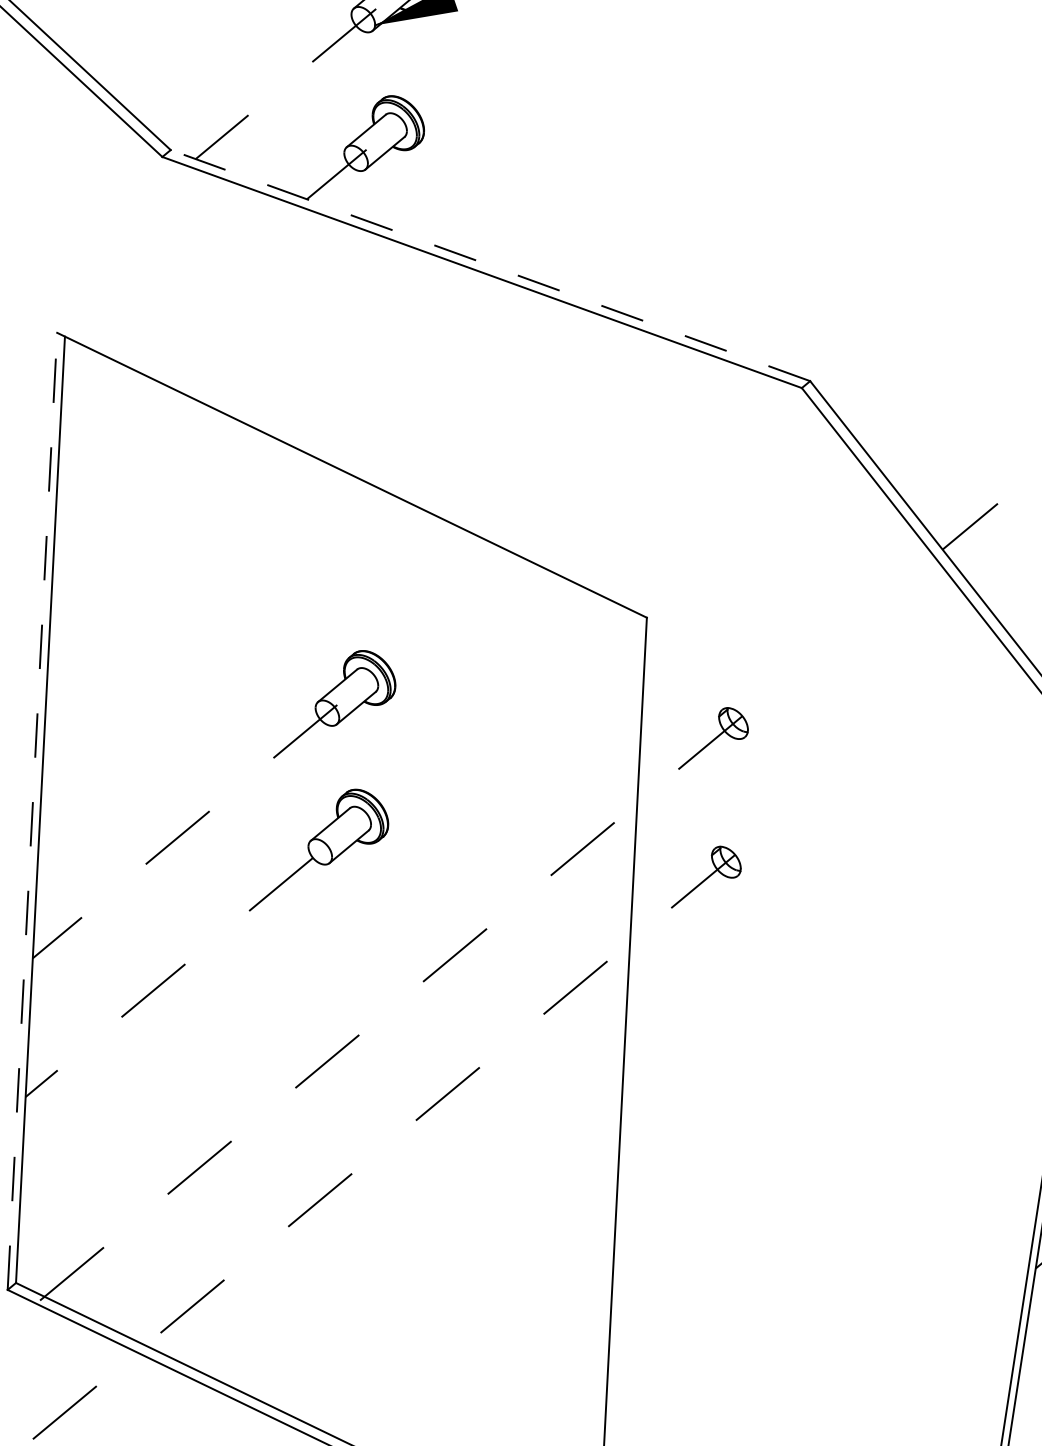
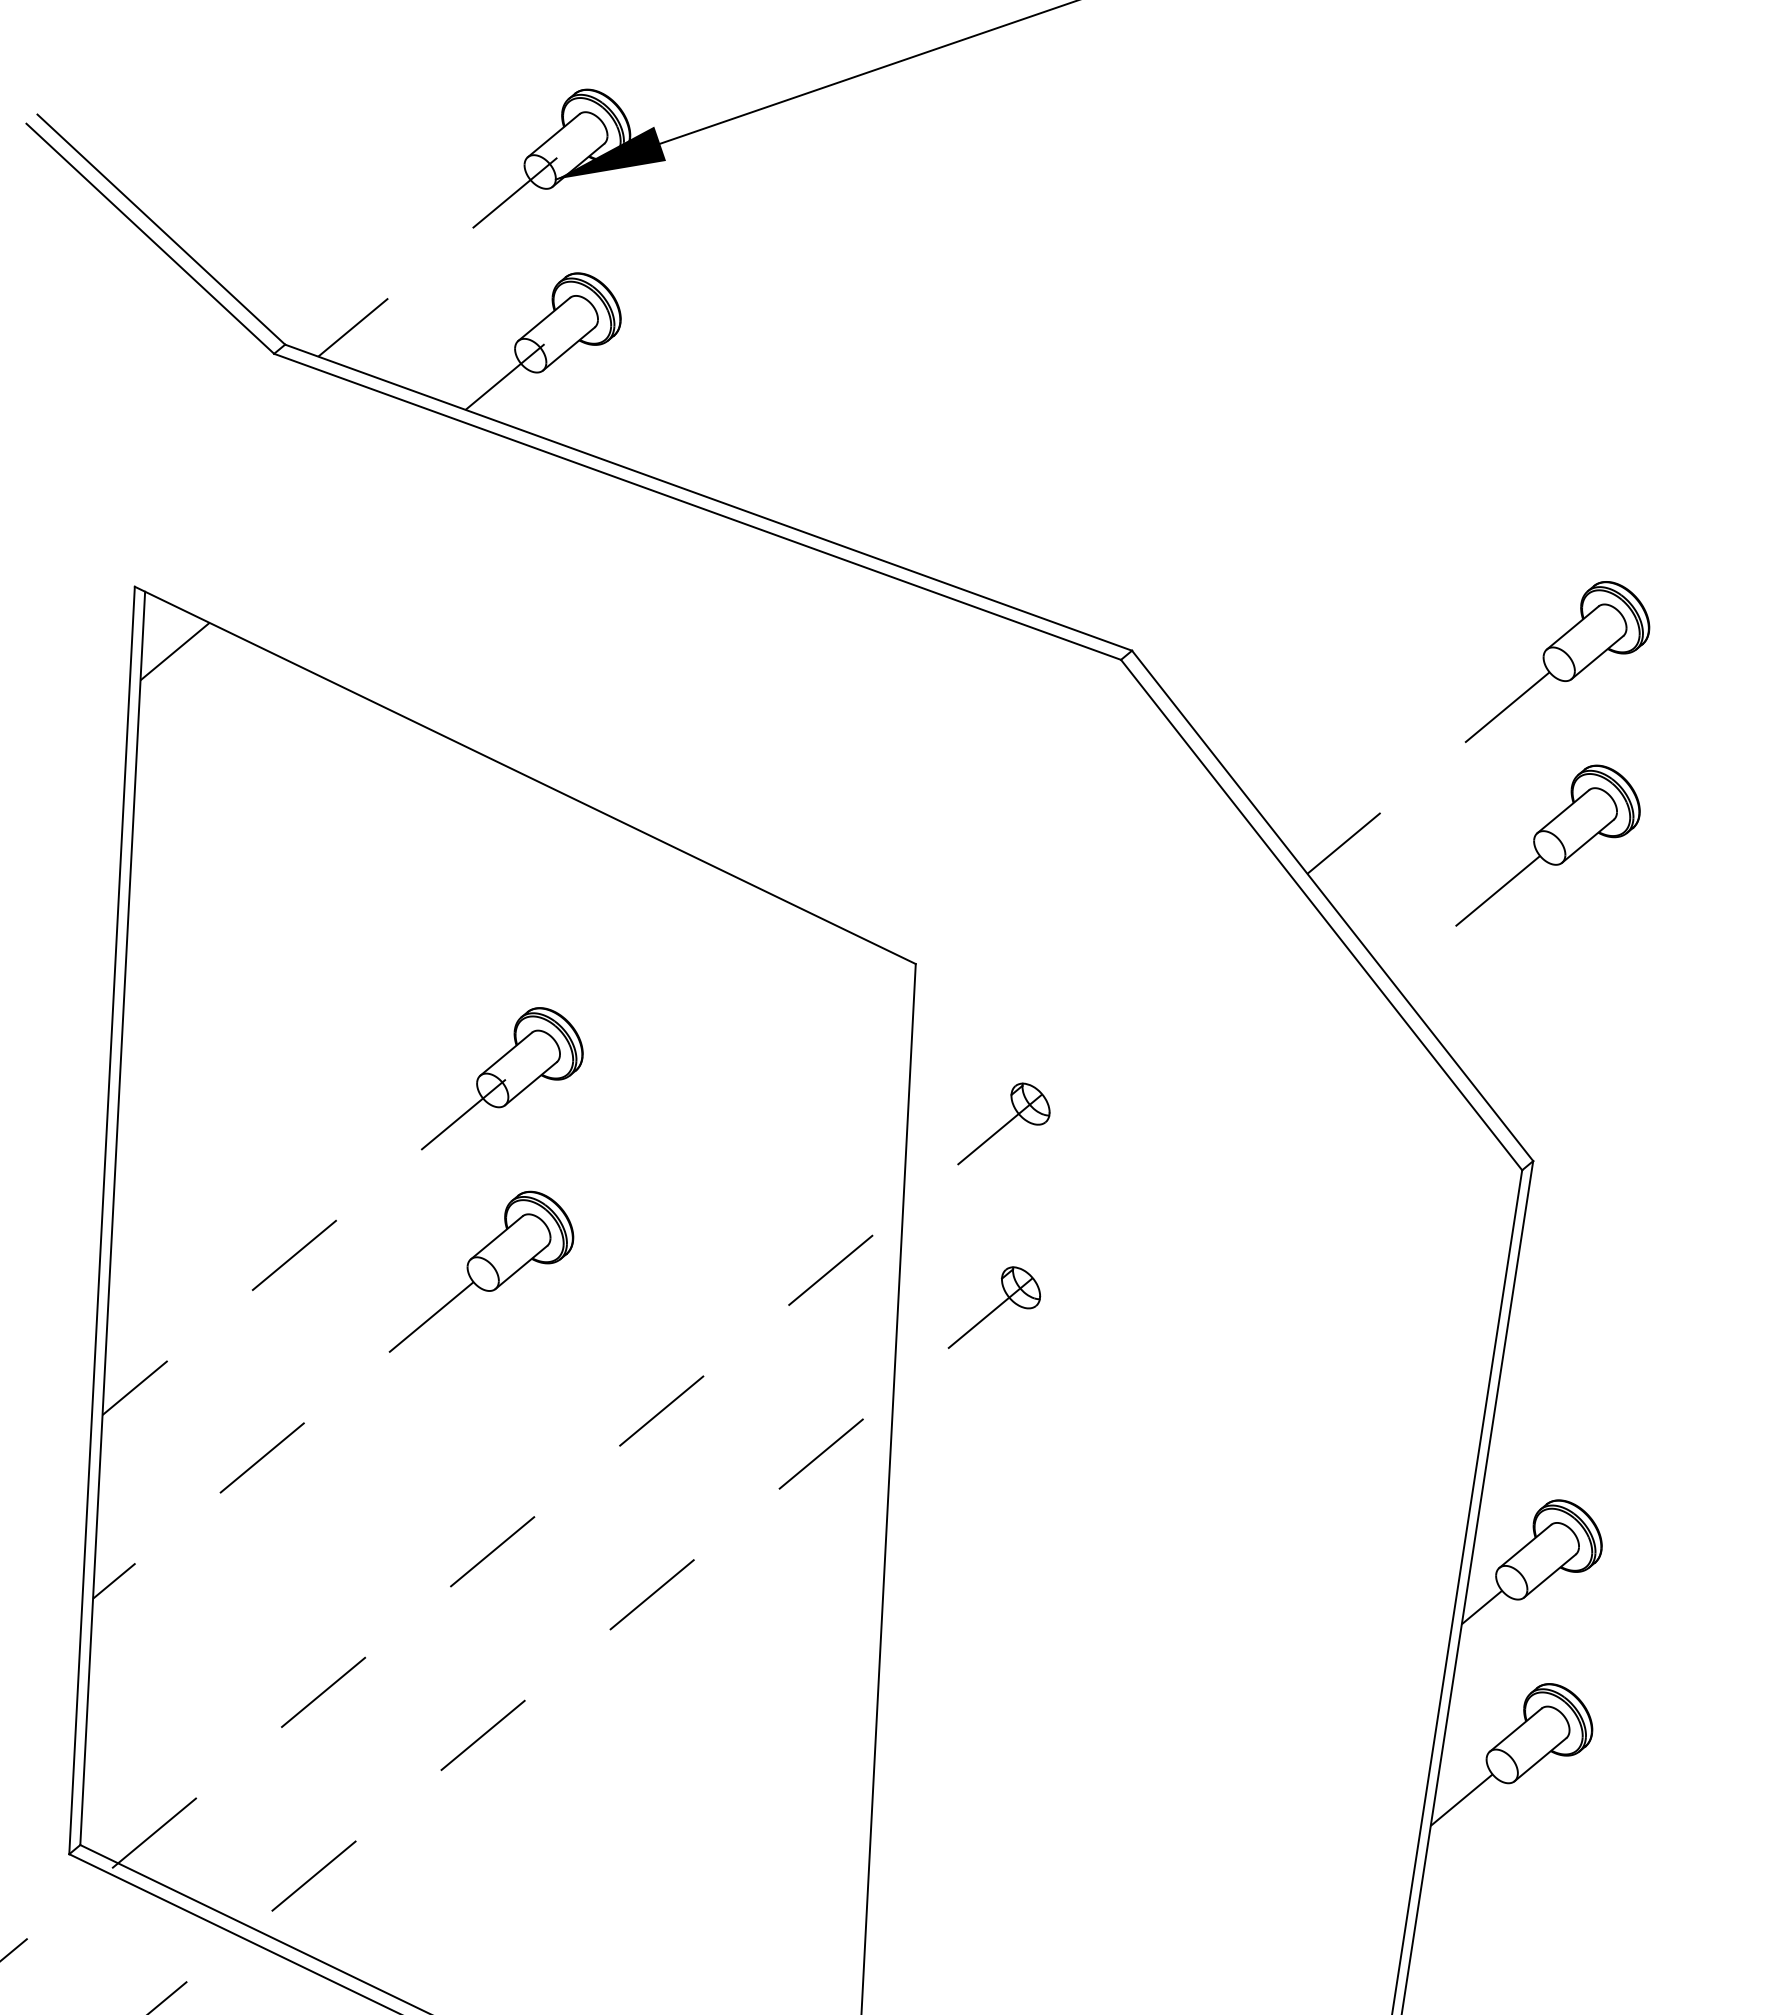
line: (490, 265) -> (708, 497), dashed -> solid
line: (87, 381) -> (174, 651), added
line: (32, 811) -> (102, 1220), dashed -> solid

